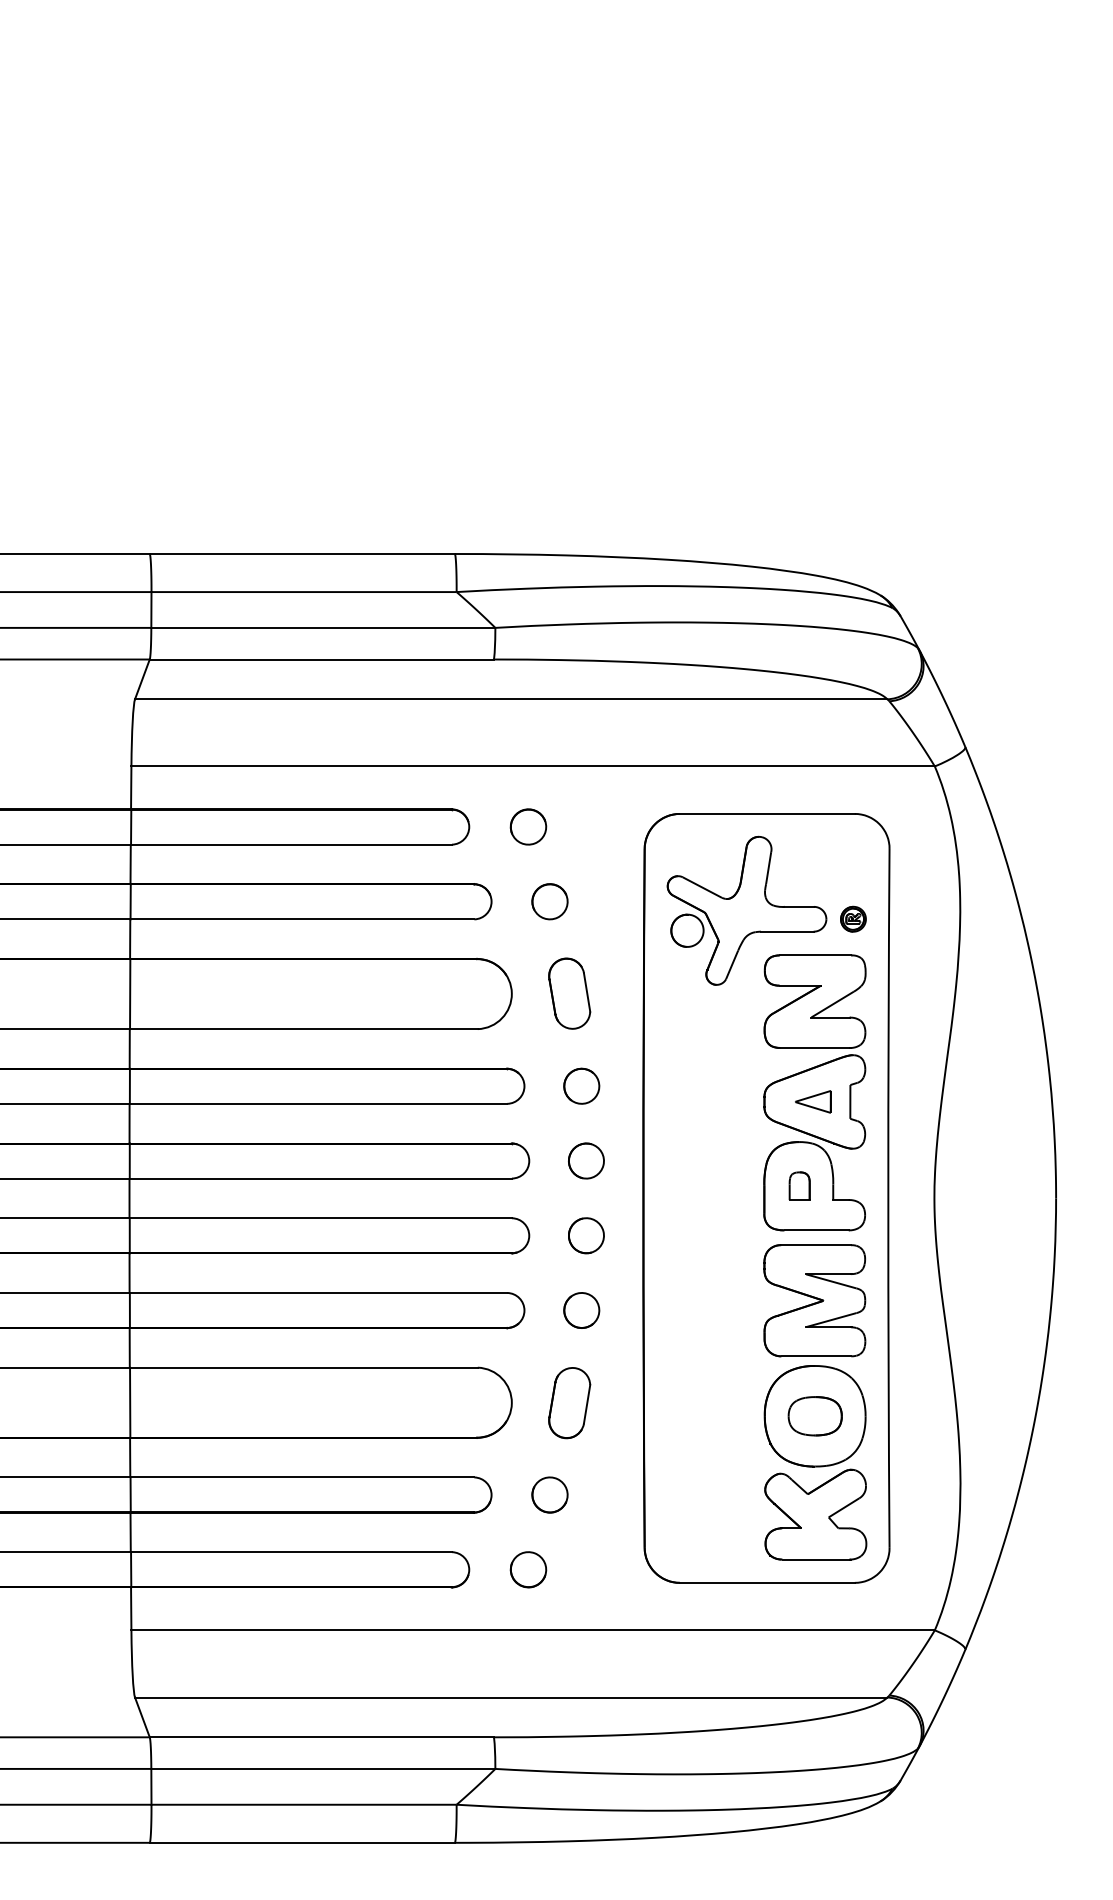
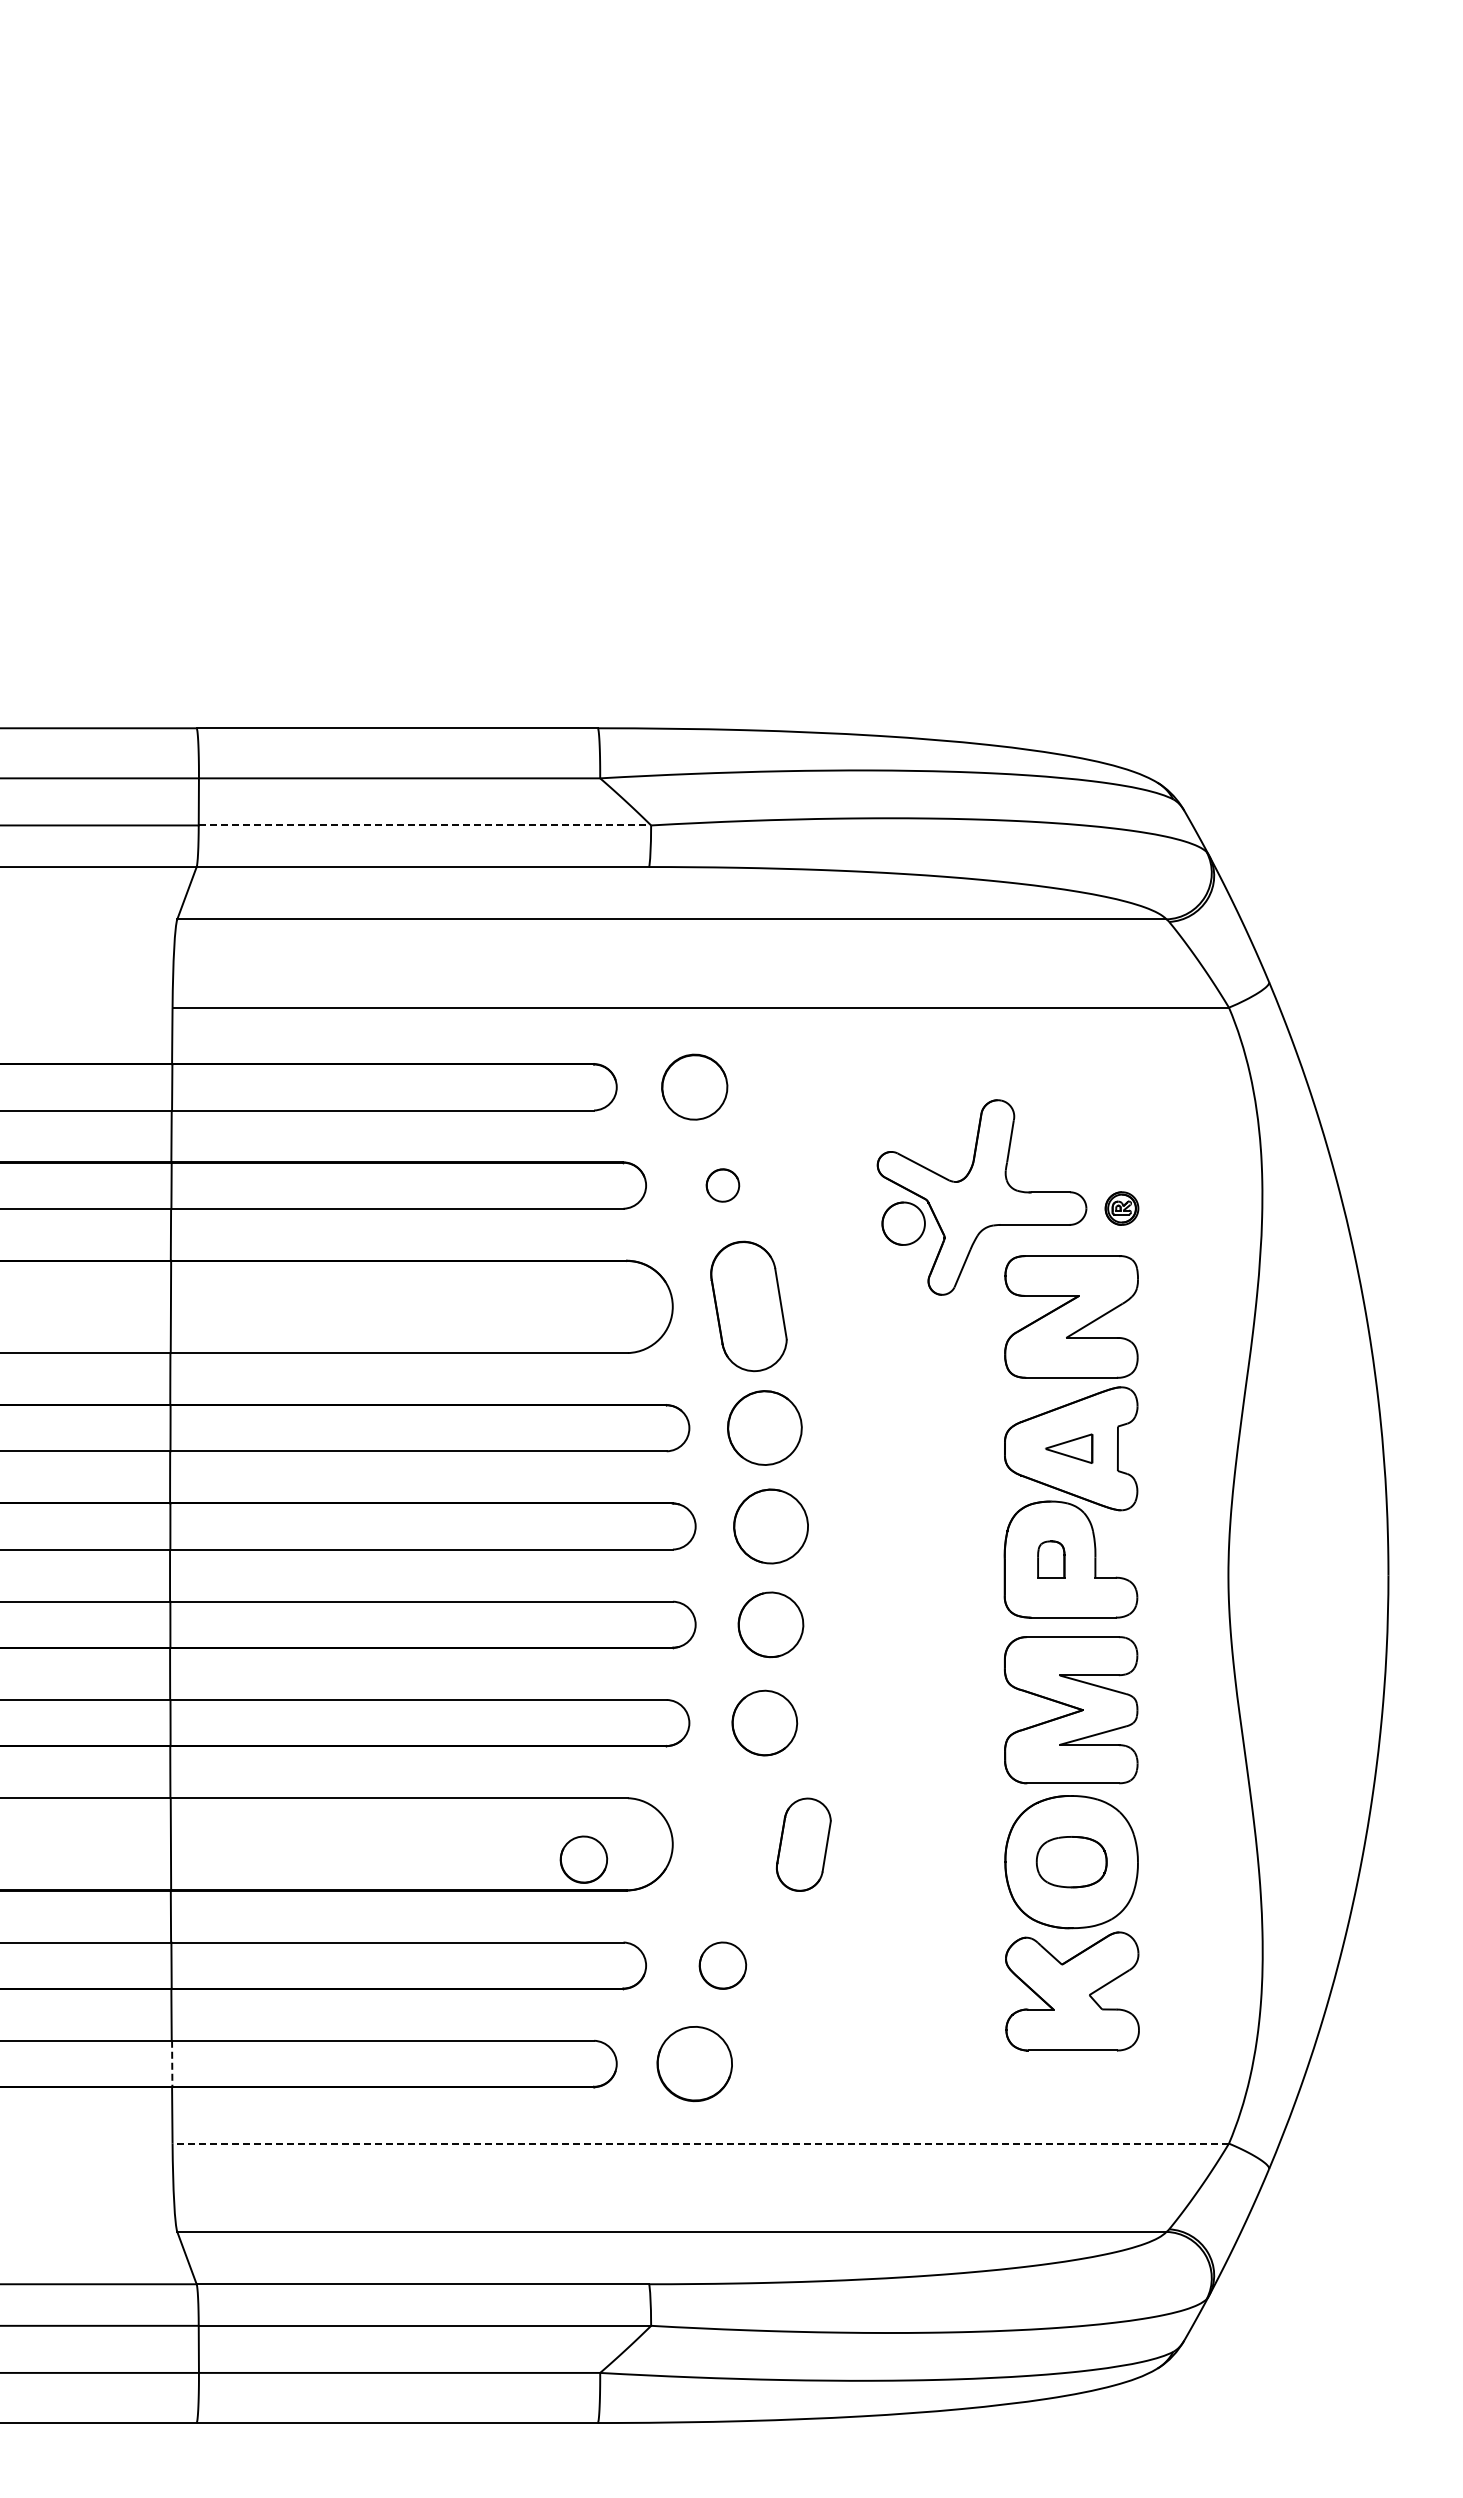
line: (323, 627) -> (425, 825), solid -> dashed
part: (528, 827) -> (694, 1087), size x1.4
part: (549, 901) -> (722, 1185), size x0.7
part: (569, 993) -> (748, 1306), size x1.4
part: (581, 1086) -> (764, 1428), size x1.6
part: (586, 1161) -> (770, 1526), size x1.6
part: (766, 1198) -> (1007, 1575), removed
part: (586, 1235) -> (770, 1624), size x1.4
part: (581, 1310) -> (764, 1722), size x1.4
part: (569, 1402) -> (803, 1844), moved
part: (443, 1414) -> (583, 1859), added
part: (528, 1569) -> (694, 2063), size x1.6
line: (131, 1570) -> (172, 2064), solid -> dashed
line: (532, 1630) -> (700, 2143), solid -> dashed

